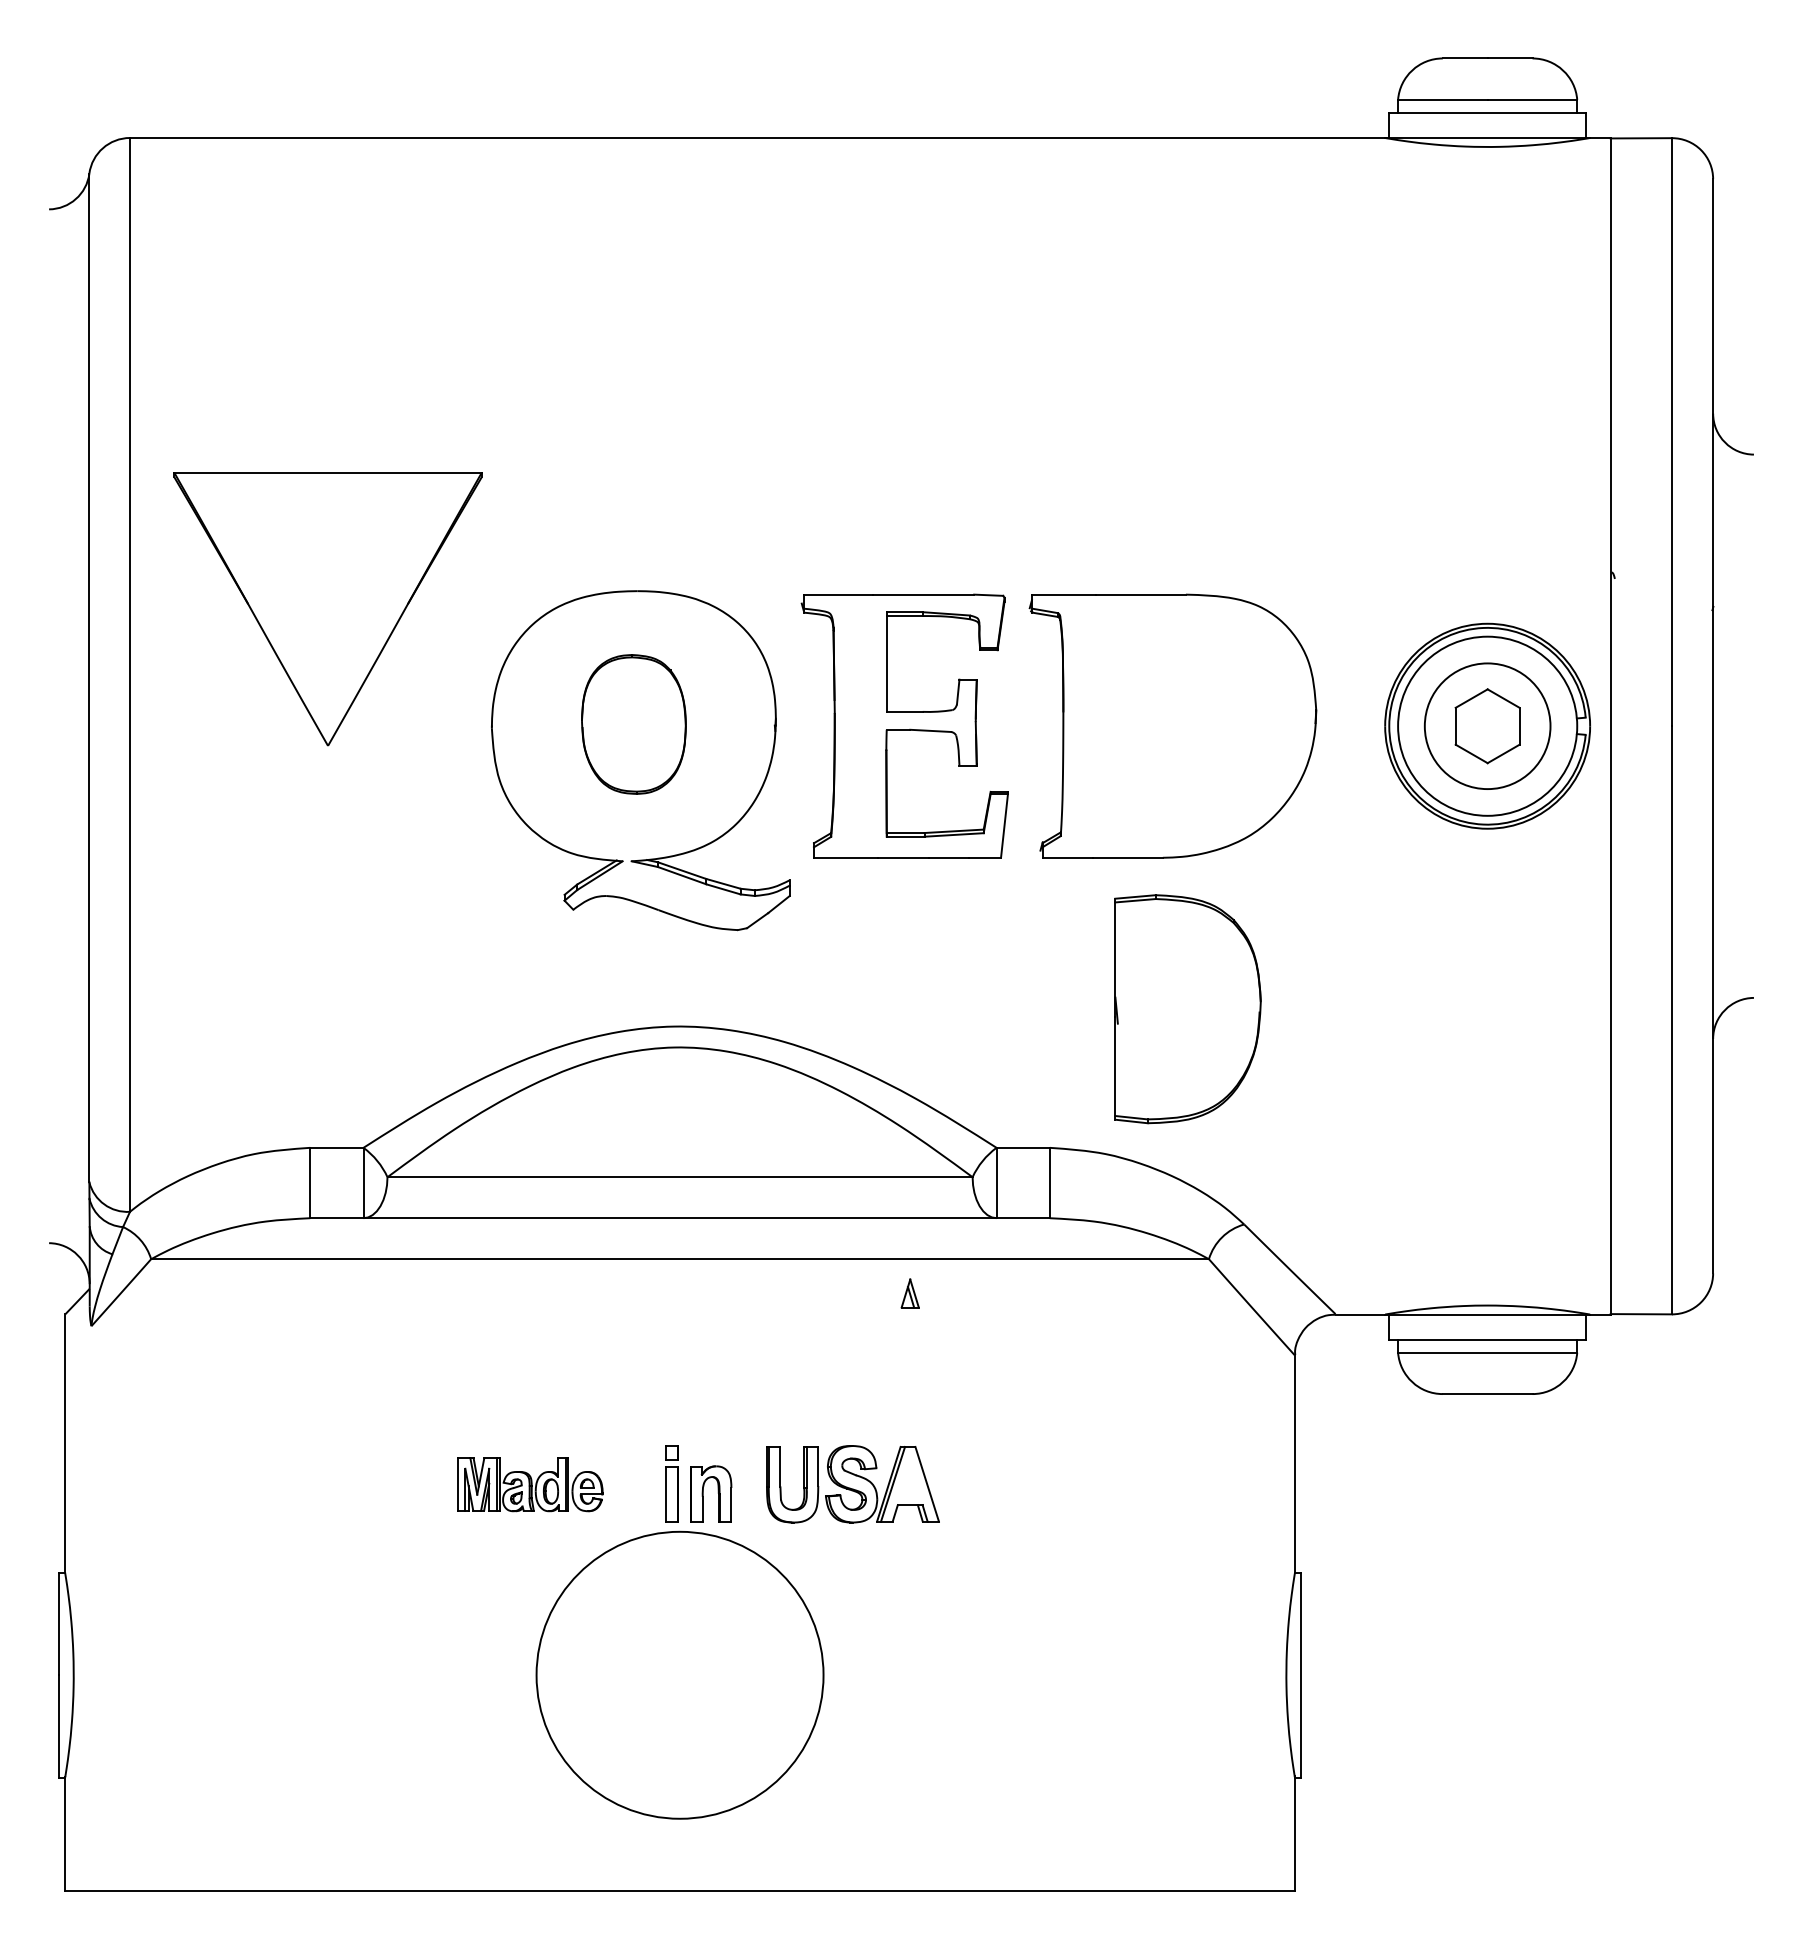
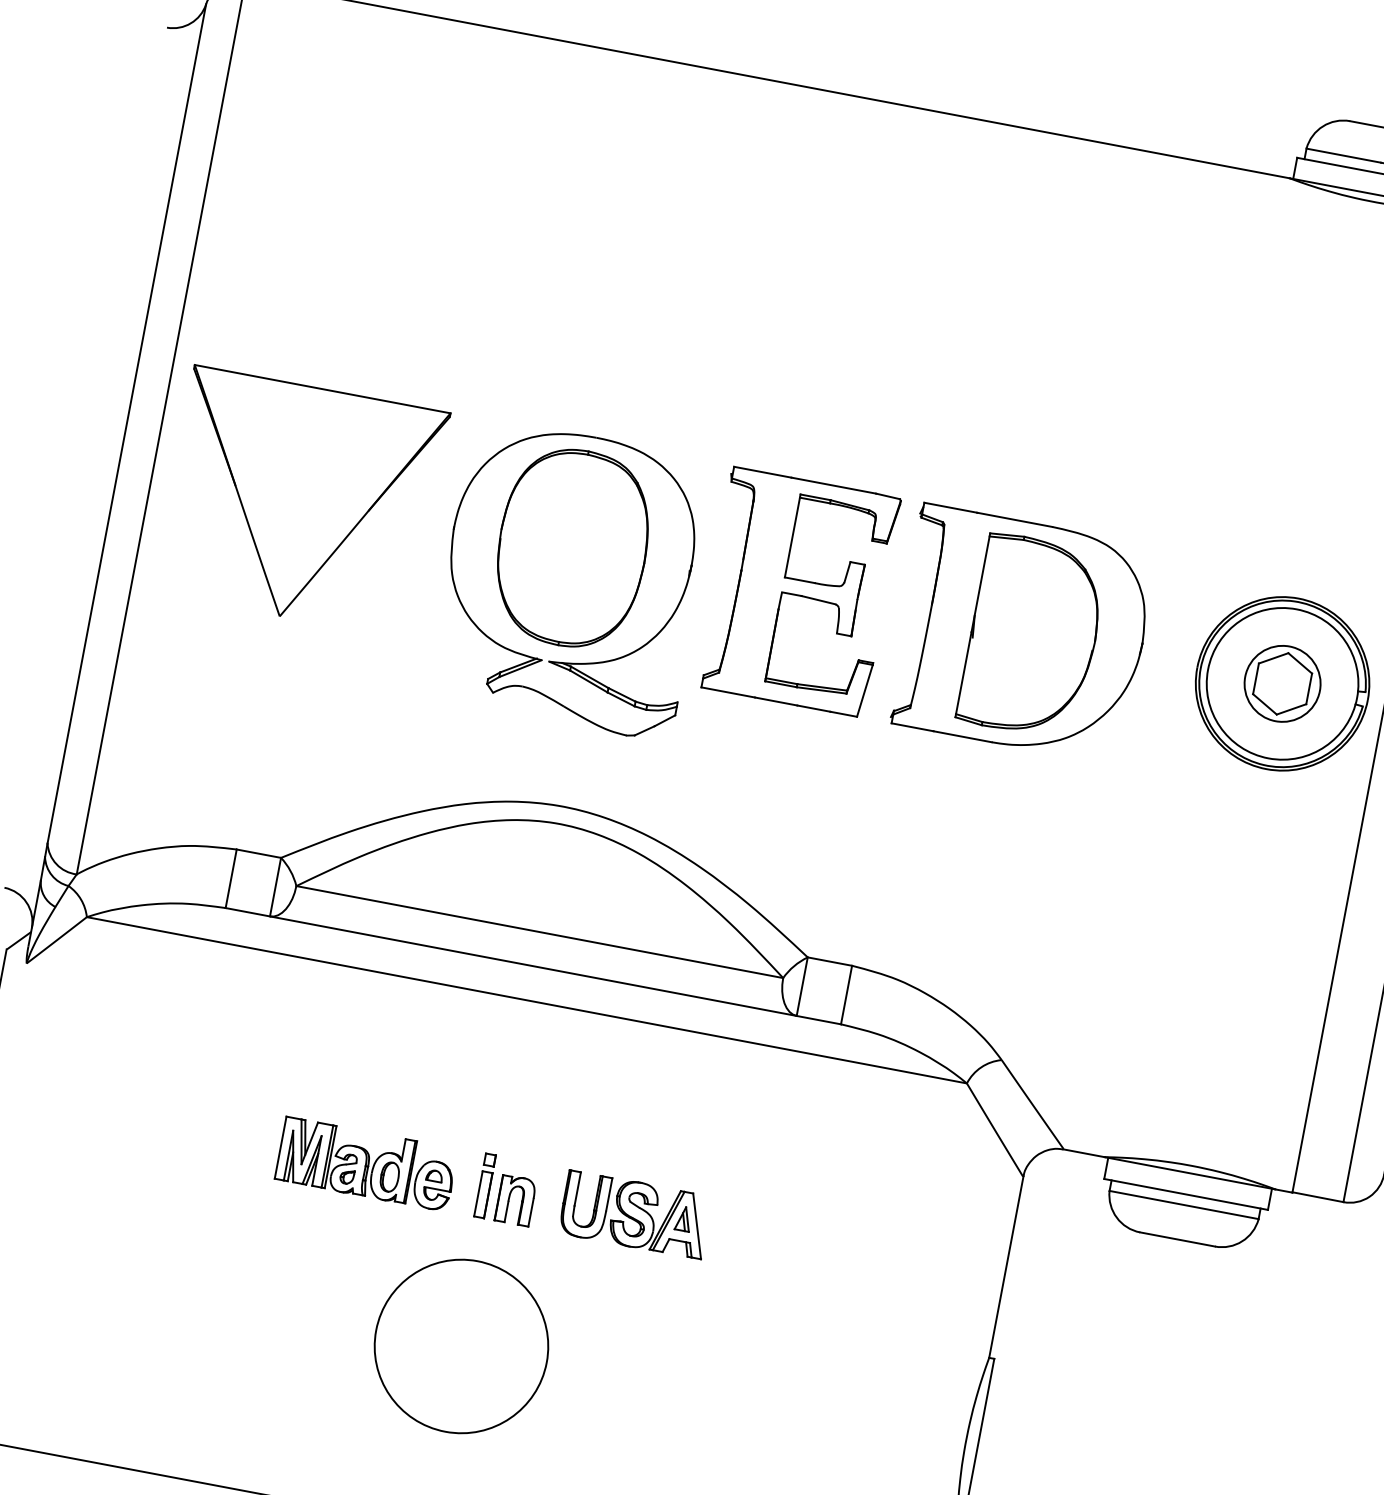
part: (327, 609) -> (300, 502), moved
part: (633, 724) -> (572, 548), size x1.67
circle: (1487, 726) -> (1282, 684), size x0.71
part: (1187, 1009) -> (1032, 636), moved
part: (909, 1293) -> (683, 1218), moved
part: (530, 1484) -> (367, 1164), size x1.43
circle: (679, 1674) -> (461, 1345), size x0.71

